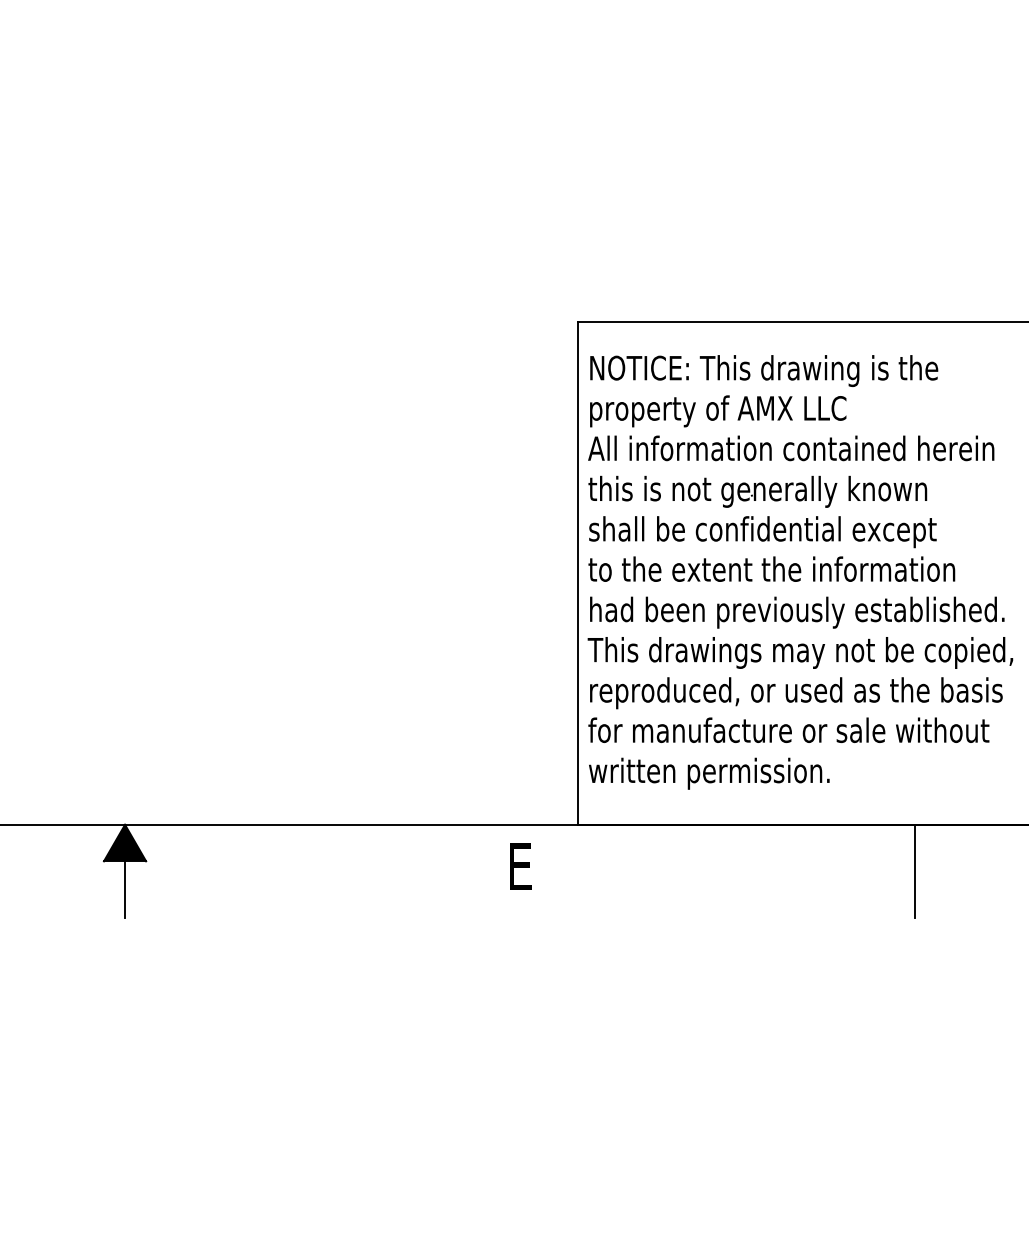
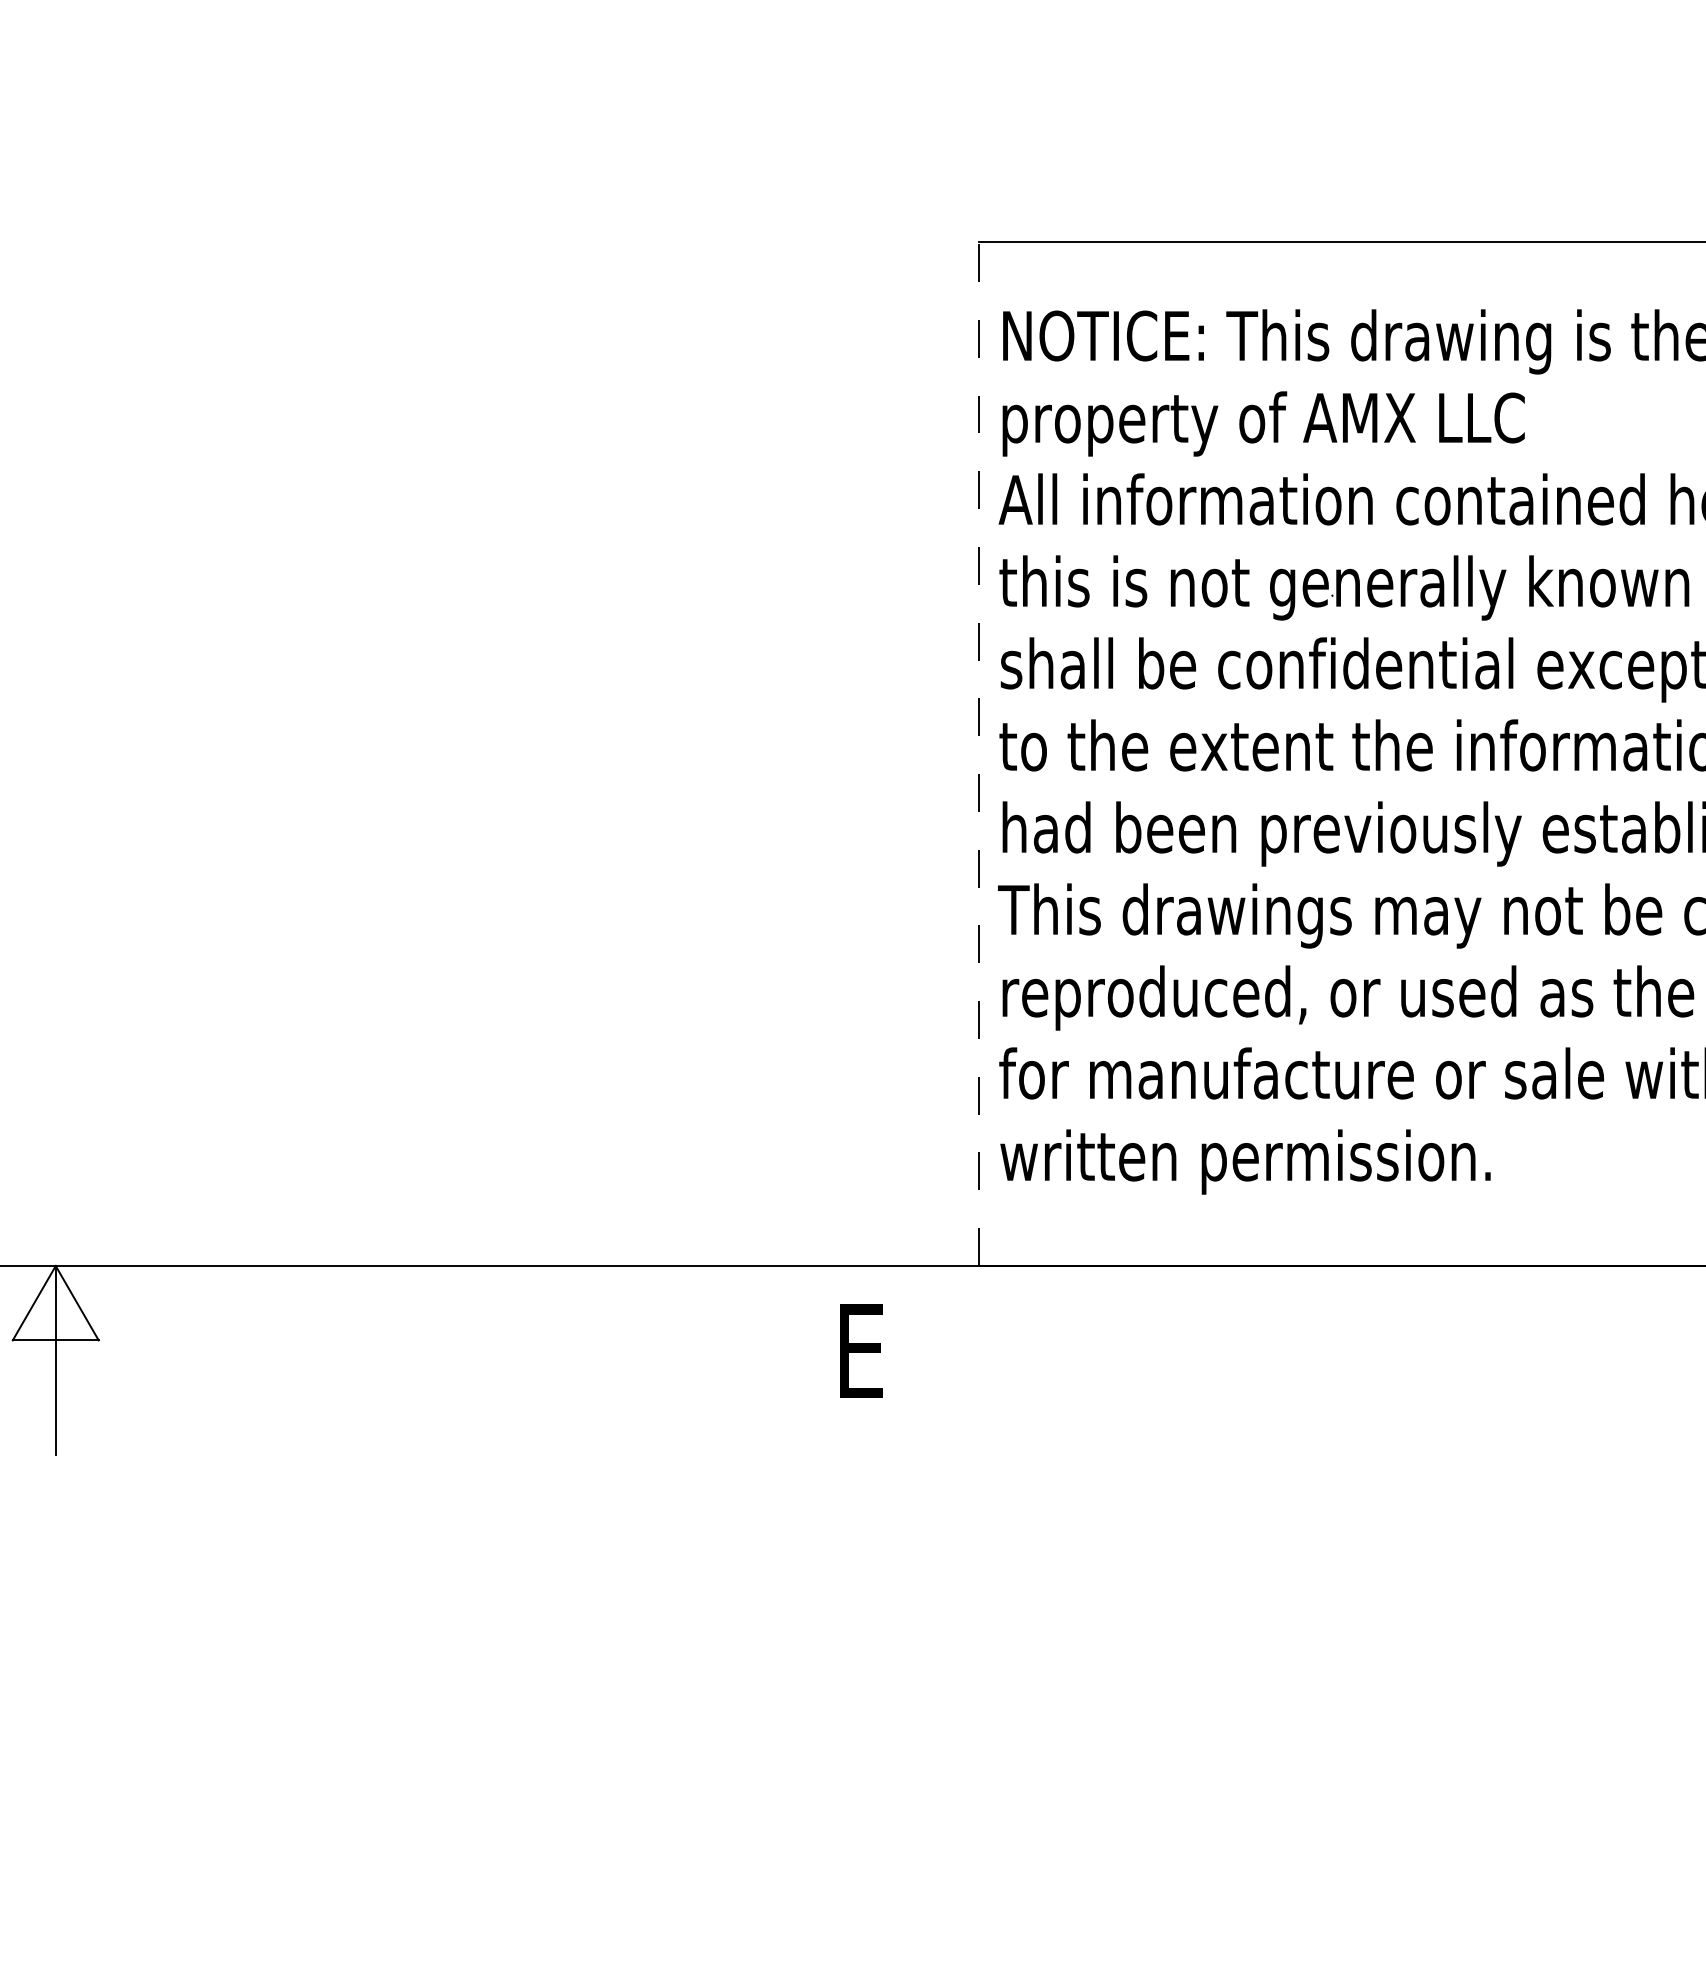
line: (578, 572) -> (979, 752), solid -> dashed
fill: (124, 842) -> (54, 1301), removed
line: (914, 870) -> (1663, 1359), removed

